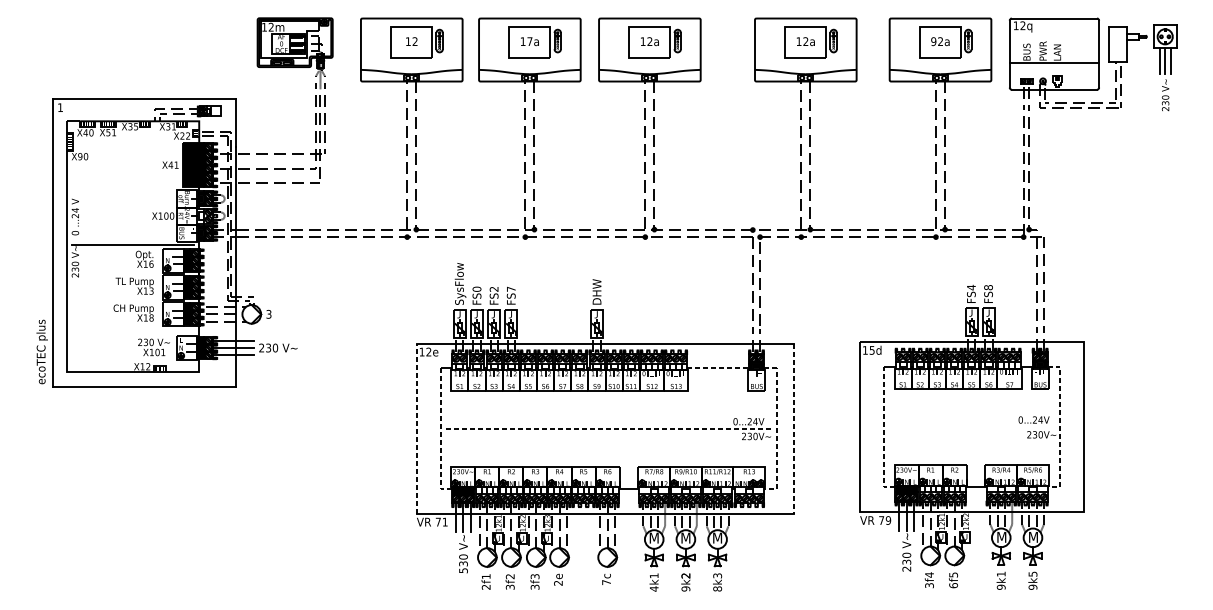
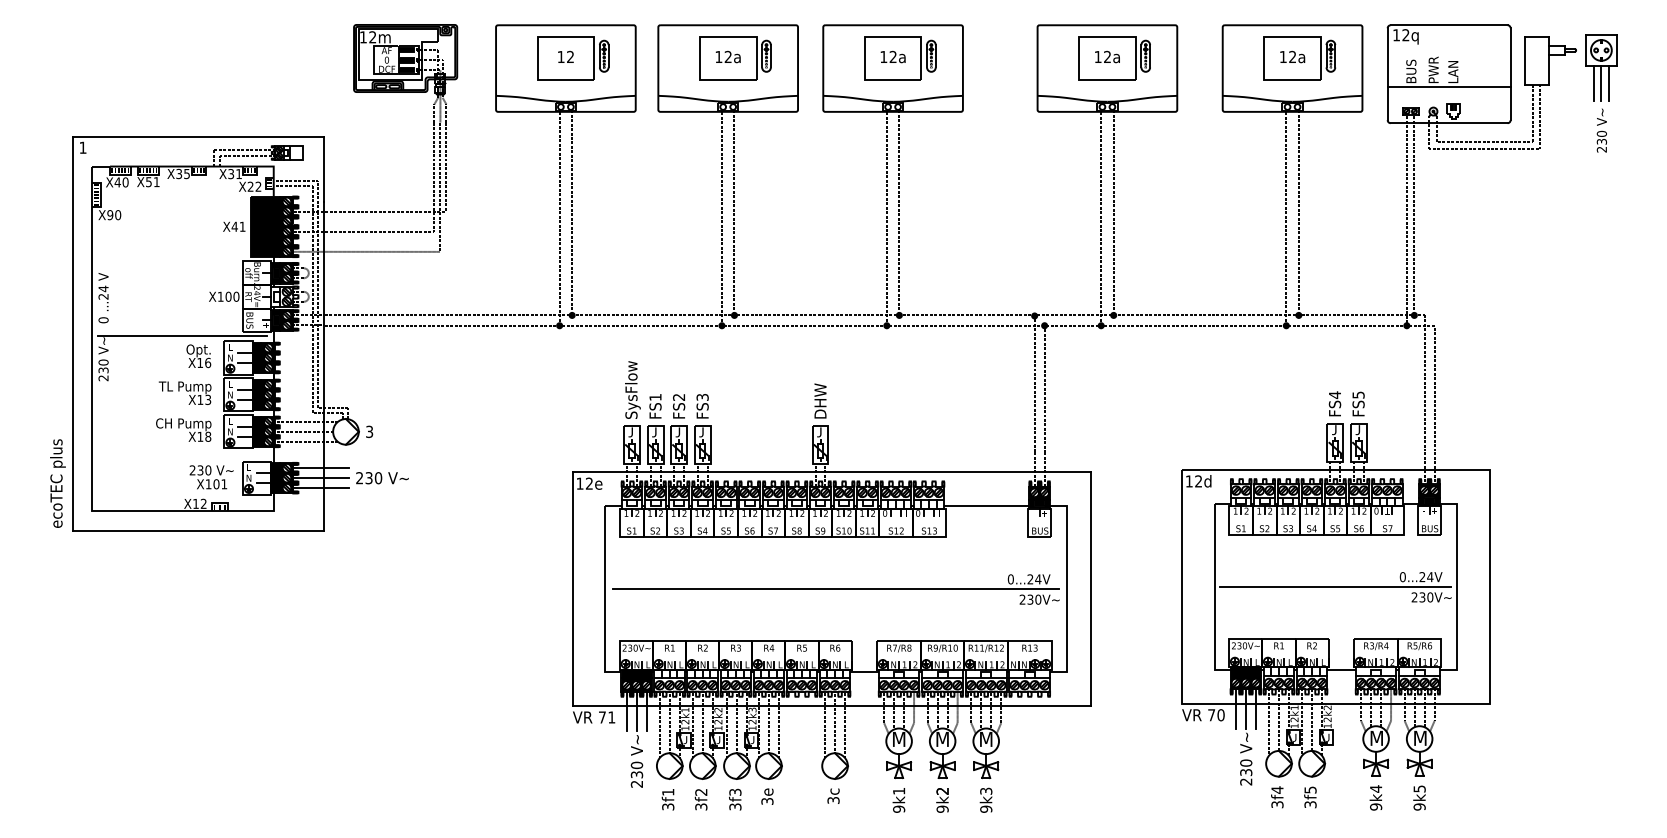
text: (529, 41) -> (727, 56), 17a -> 12a
text: (933, 41) -> (1282, 56), 92a -> 12a
text: (988, 287) -> (1358, 394), FS8 -> FS5
text: (476, 289) -> (655, 397), FS0 -> FS1
text: (511, 289) -> (702, 397), FS7 -> FS3
text: (872, 350) -> (1198, 481), 15d -> 12d
line: (717, 368) -> (986, 506), dashed -> solid
line: (971, 426) -> (1335, 586), added
line: (1060, 426) -> (1457, 586), dashed -> solid
line: (416, 428) -> (572, 588), dashed -> solid
line: (608, 429) -> (836, 589), dashed -> solid
line: (776, 429) -> (1067, 589), dashed -> solid
line: (793, 429) -> (1090, 589), dashed -> solid
line: (883, 432) -> (1214, 594), dashed -> solid
line: (440, 434) -> (605, 597), dashed -> solid
text: (888, 520) -> (1220, 715), 79 -> 70
text: (463, 570) -> (636, 783), 530 -> 230
text: (1001, 573) -> (1376, 788), 9k1 -> 9k4
text: (606, 582) -> (833, 800), 7c -> 3c
text: (558, 583) -> (767, 801), 2e -> 3e
text: (953, 585) -> (1310, 804), 6f5 -> 3f5
text: (486, 586) -> (668, 806), 2f1 -> 3f1
text: (717, 588) -> (986, 808), 8k3 -> 9k3
text: (654, 589) -> (899, 809), 4k1 -> 9k1

